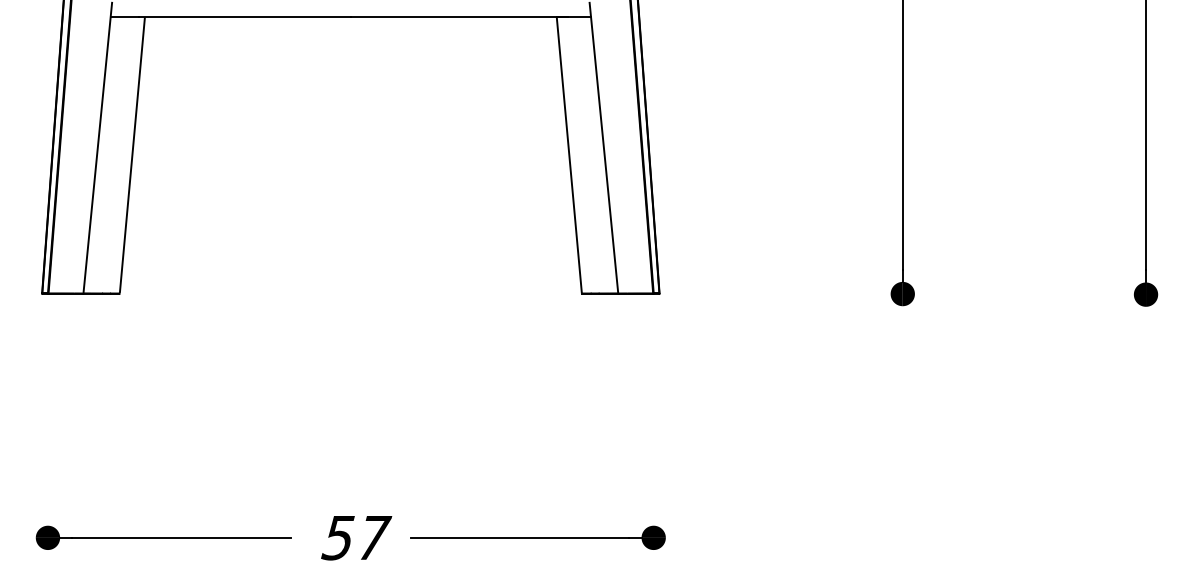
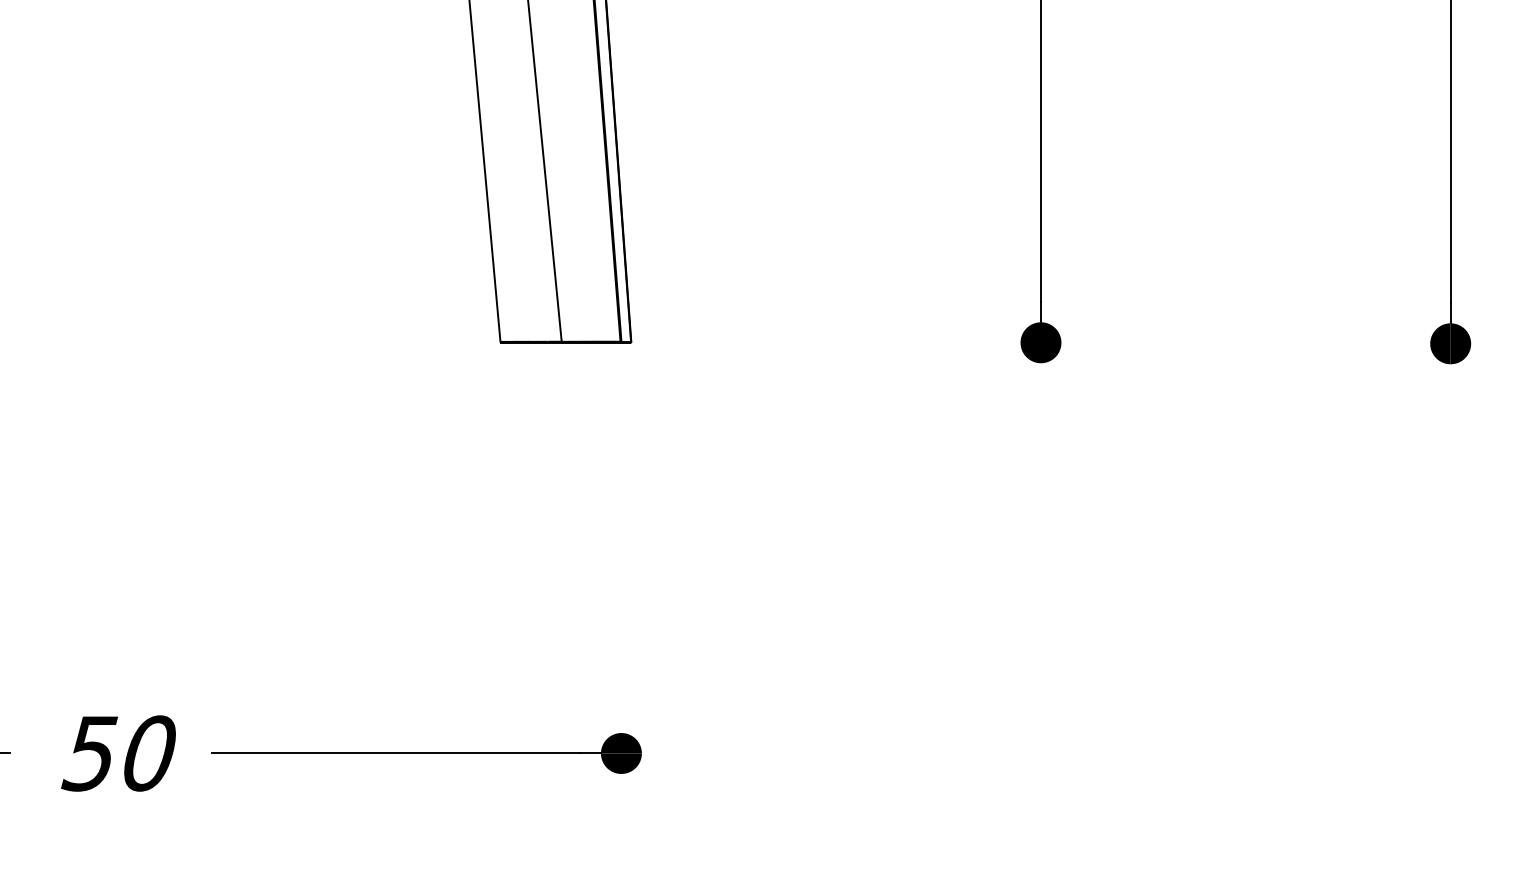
text: (375, 537) -> (152, 752), 57 -> 50

